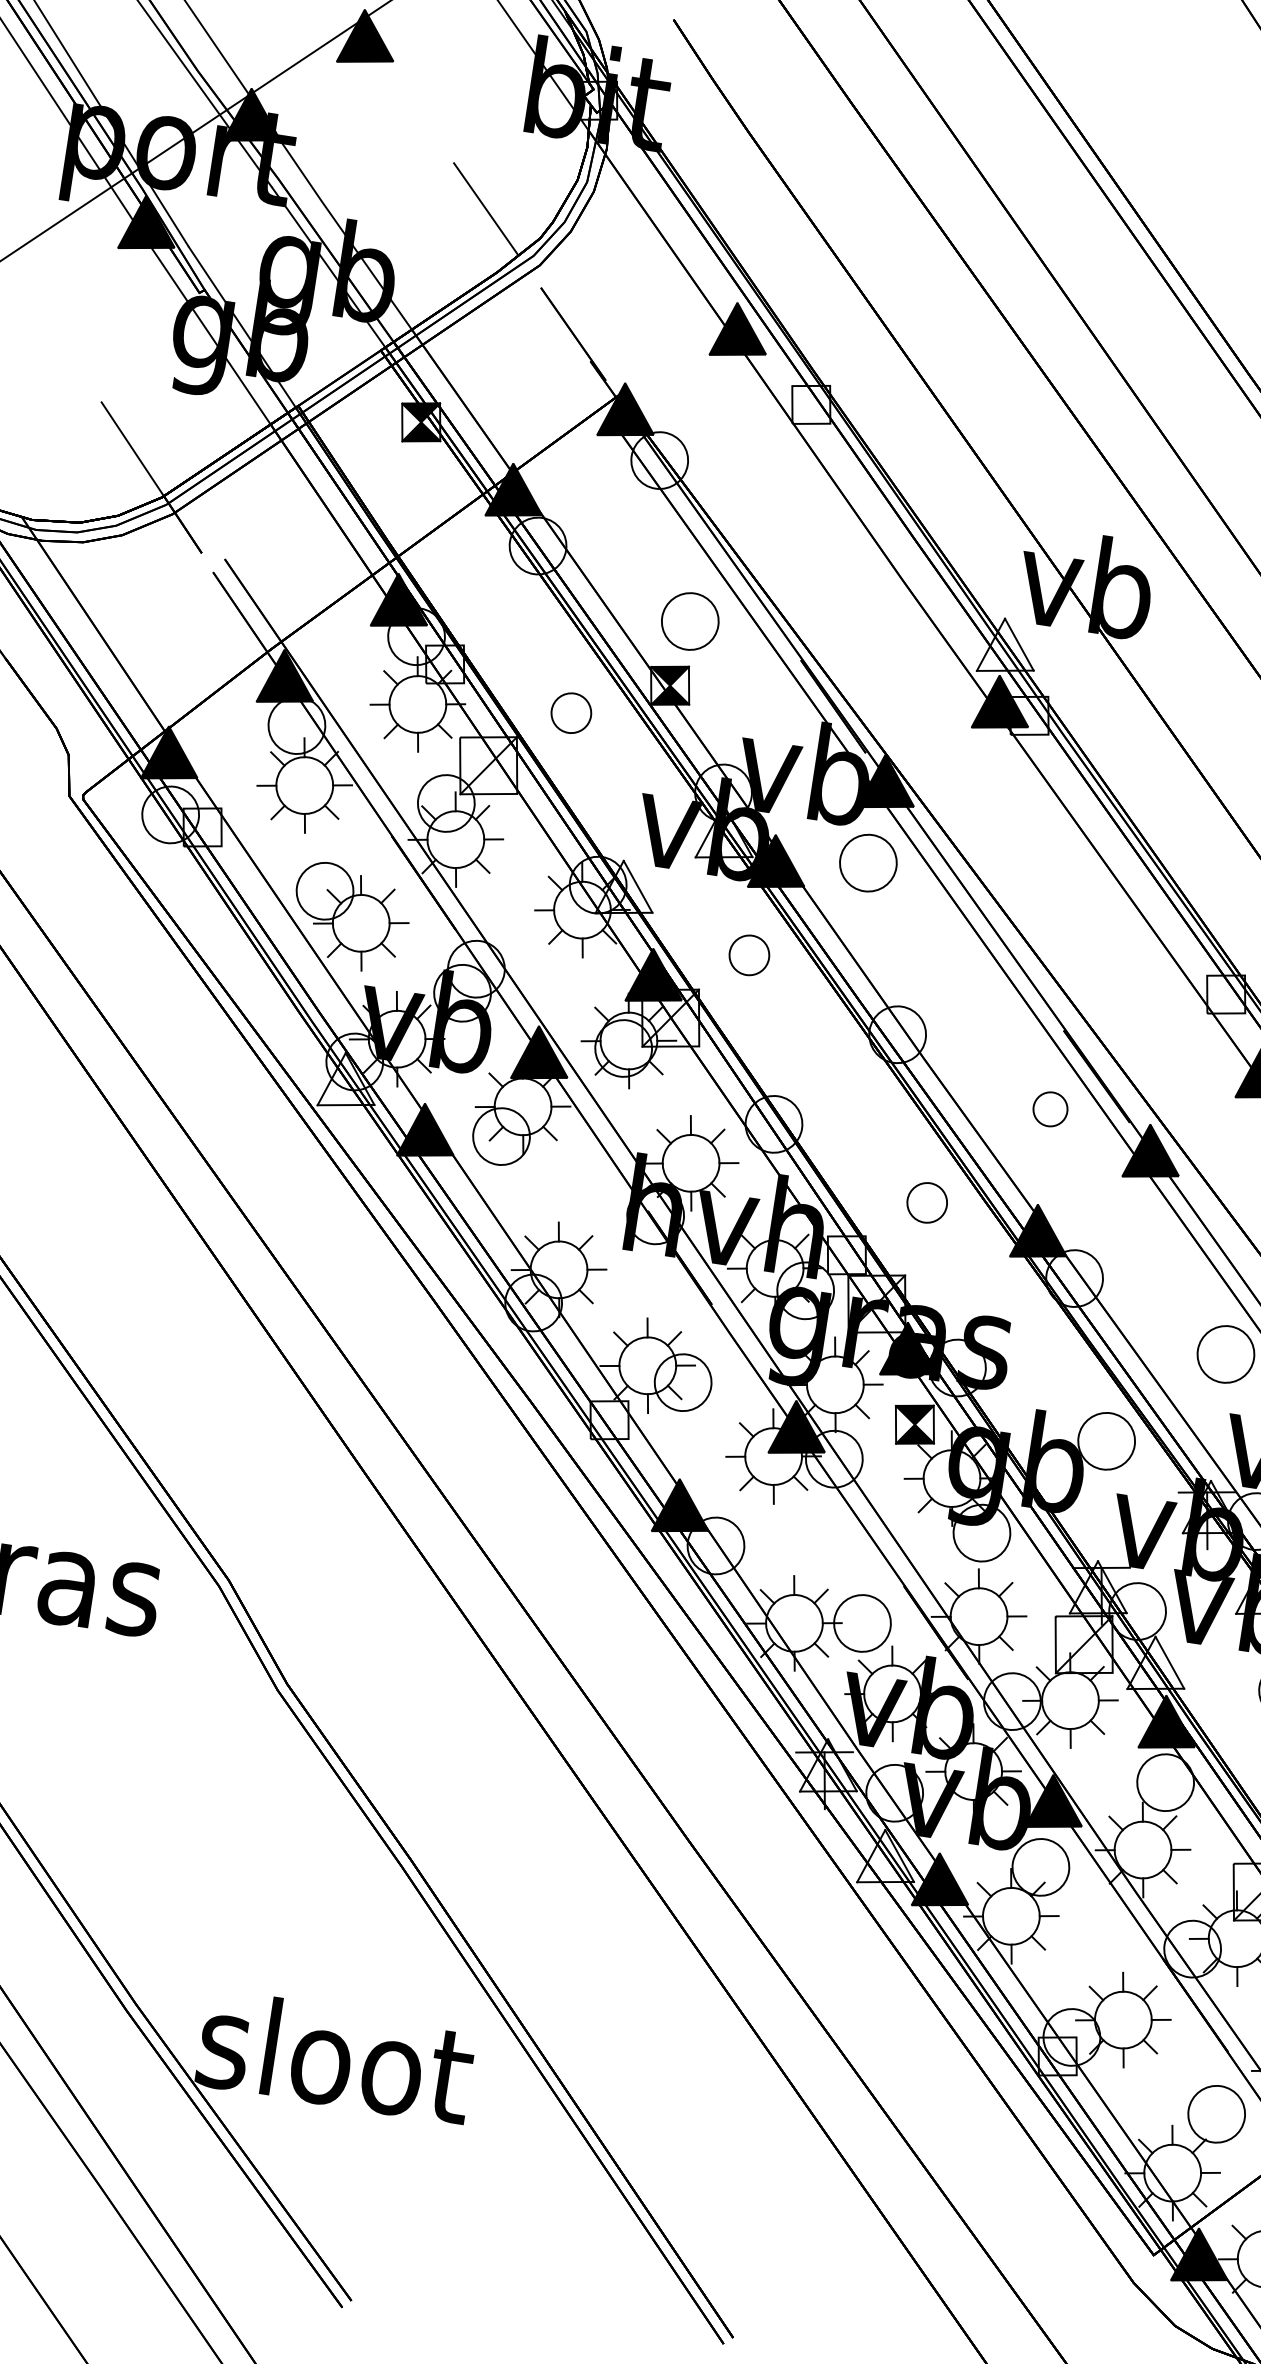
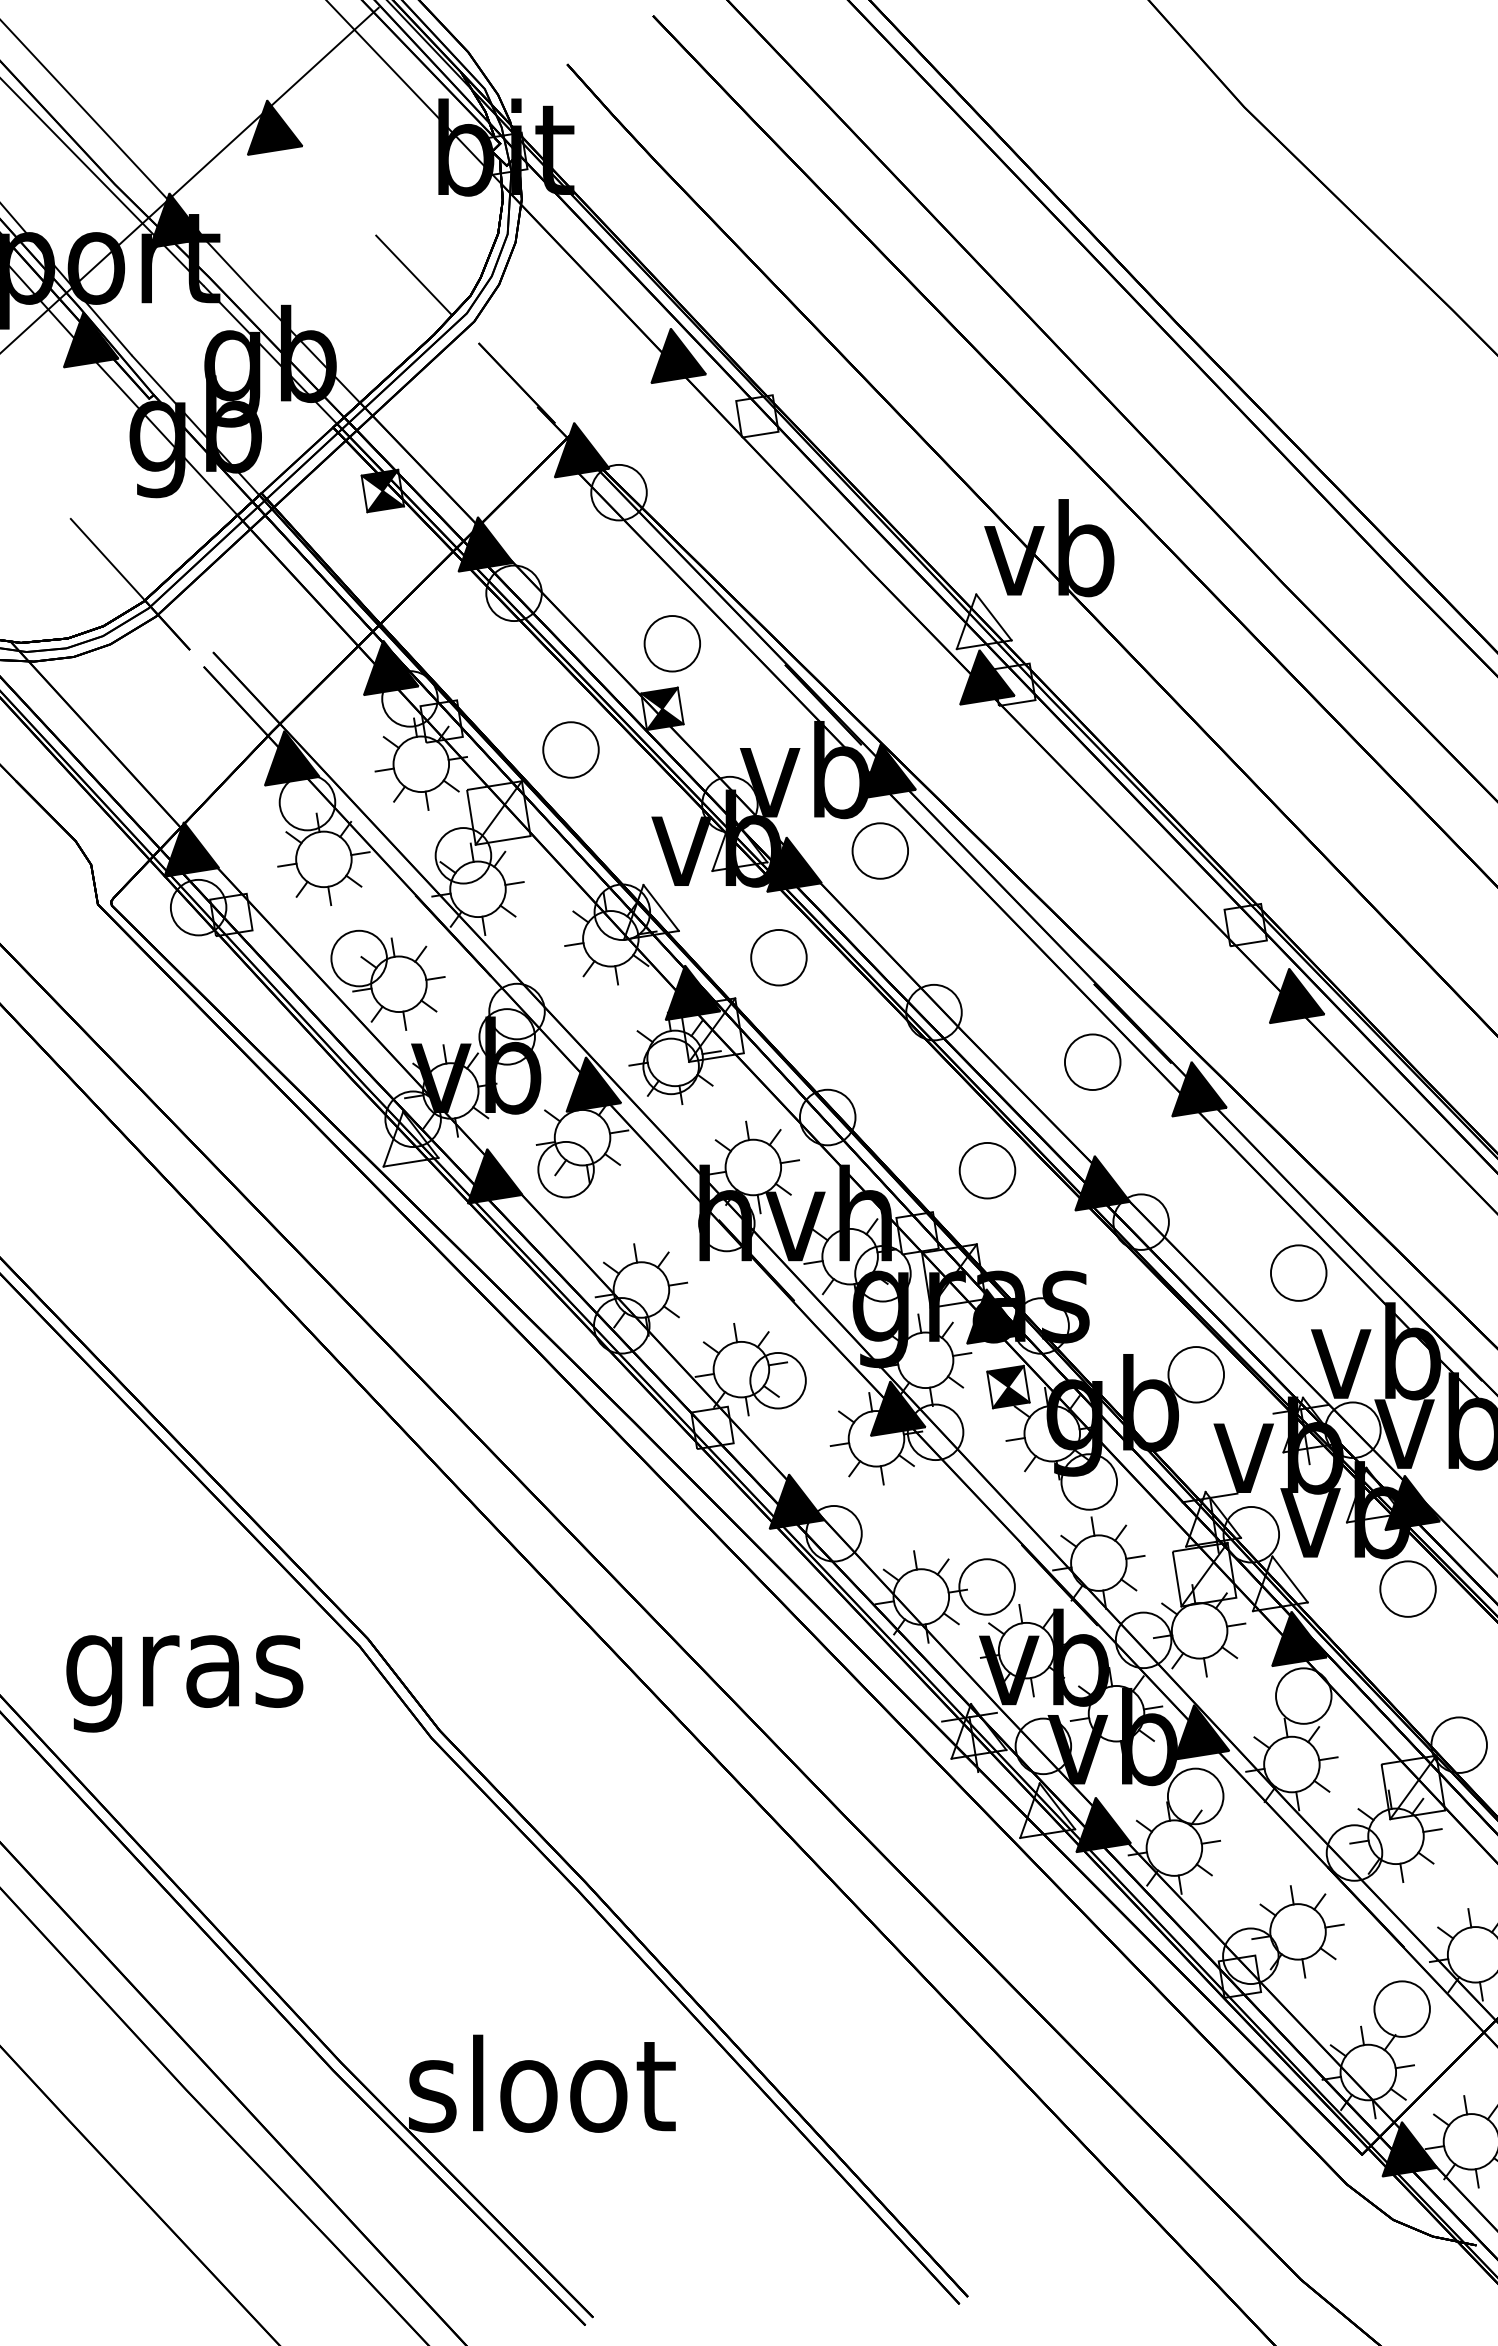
part: (570, 712) -> (570, 749), size x1.43
part: (749, 955) -> (778, 957), size x1.43
part: (1050, 1108) -> (1092, 1061), size x1.67
part: (927, 1202) -> (987, 1170), size x1.43

